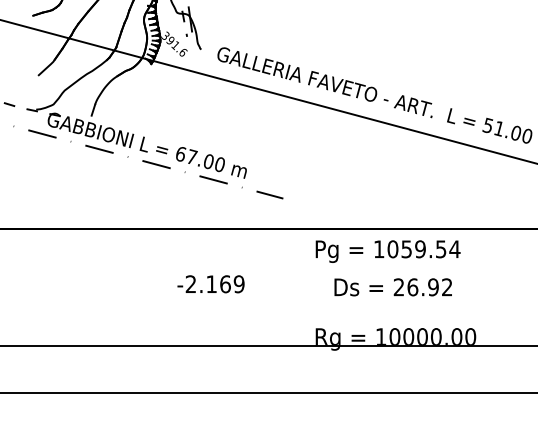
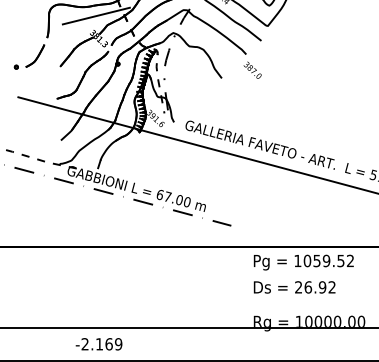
text: (454, 248) -> (350, 260), 1059.54 -> 1059.52
text: (210, 284) -> (98, 344), moved
text: (393, 287) -> (294, 287), moved

